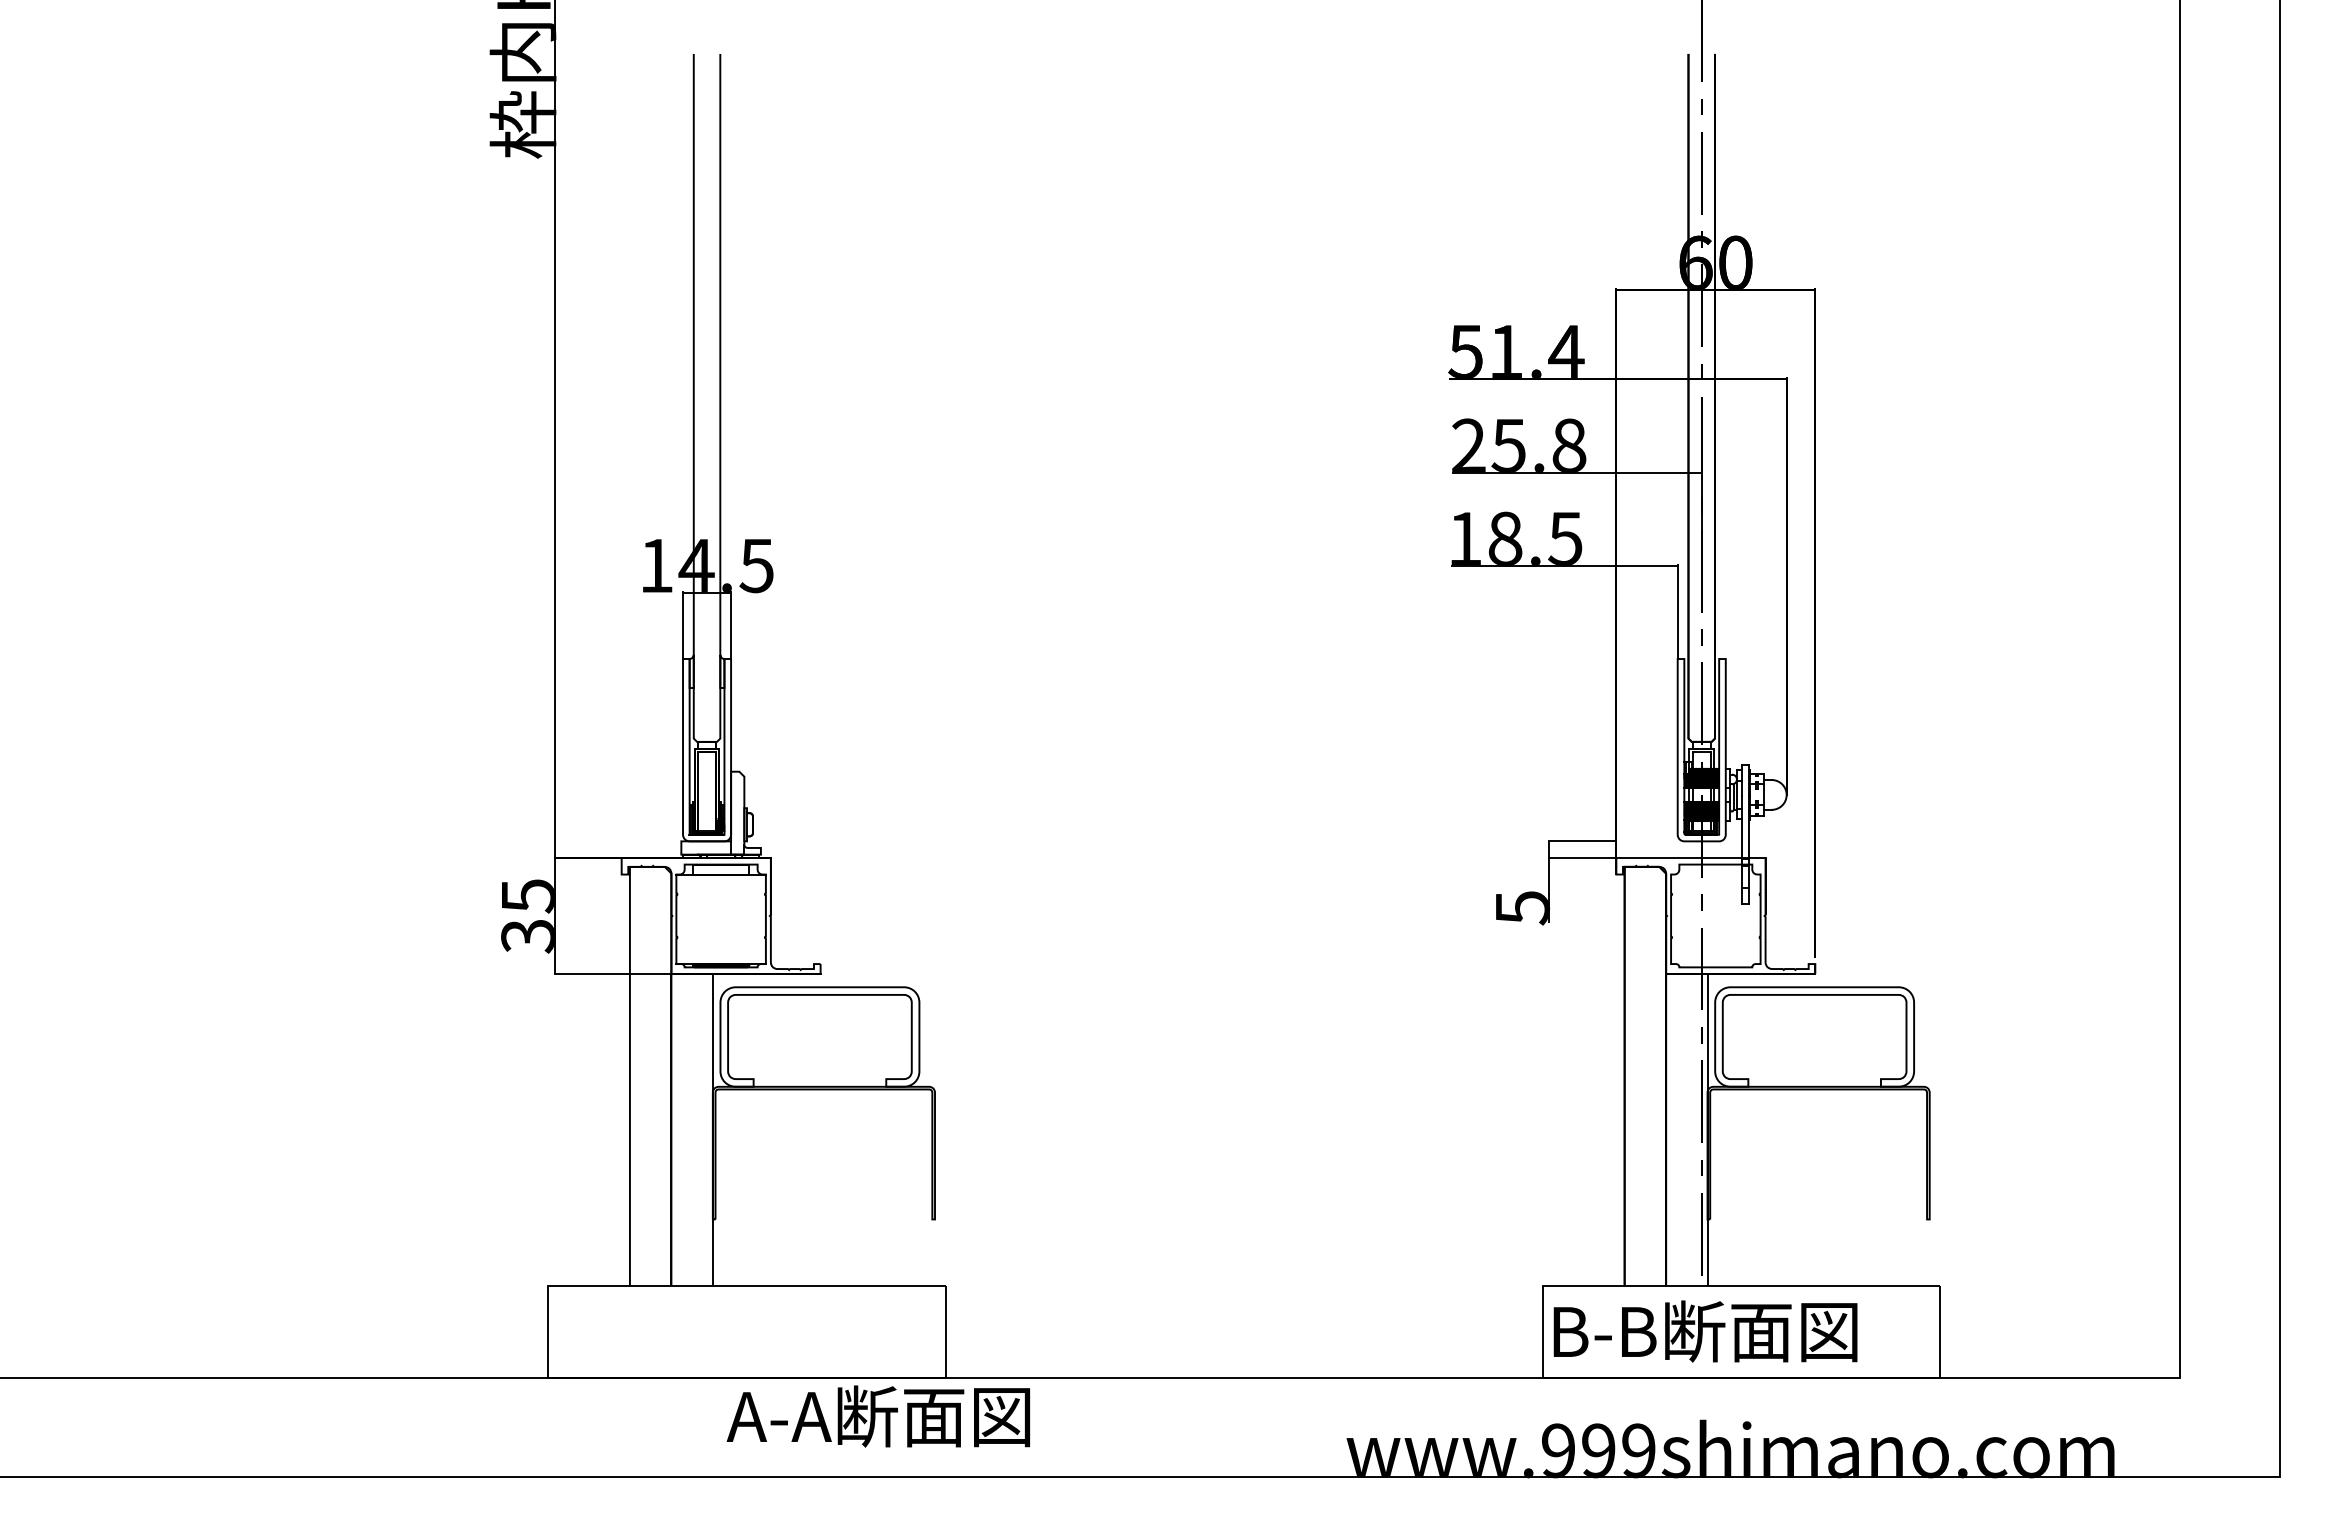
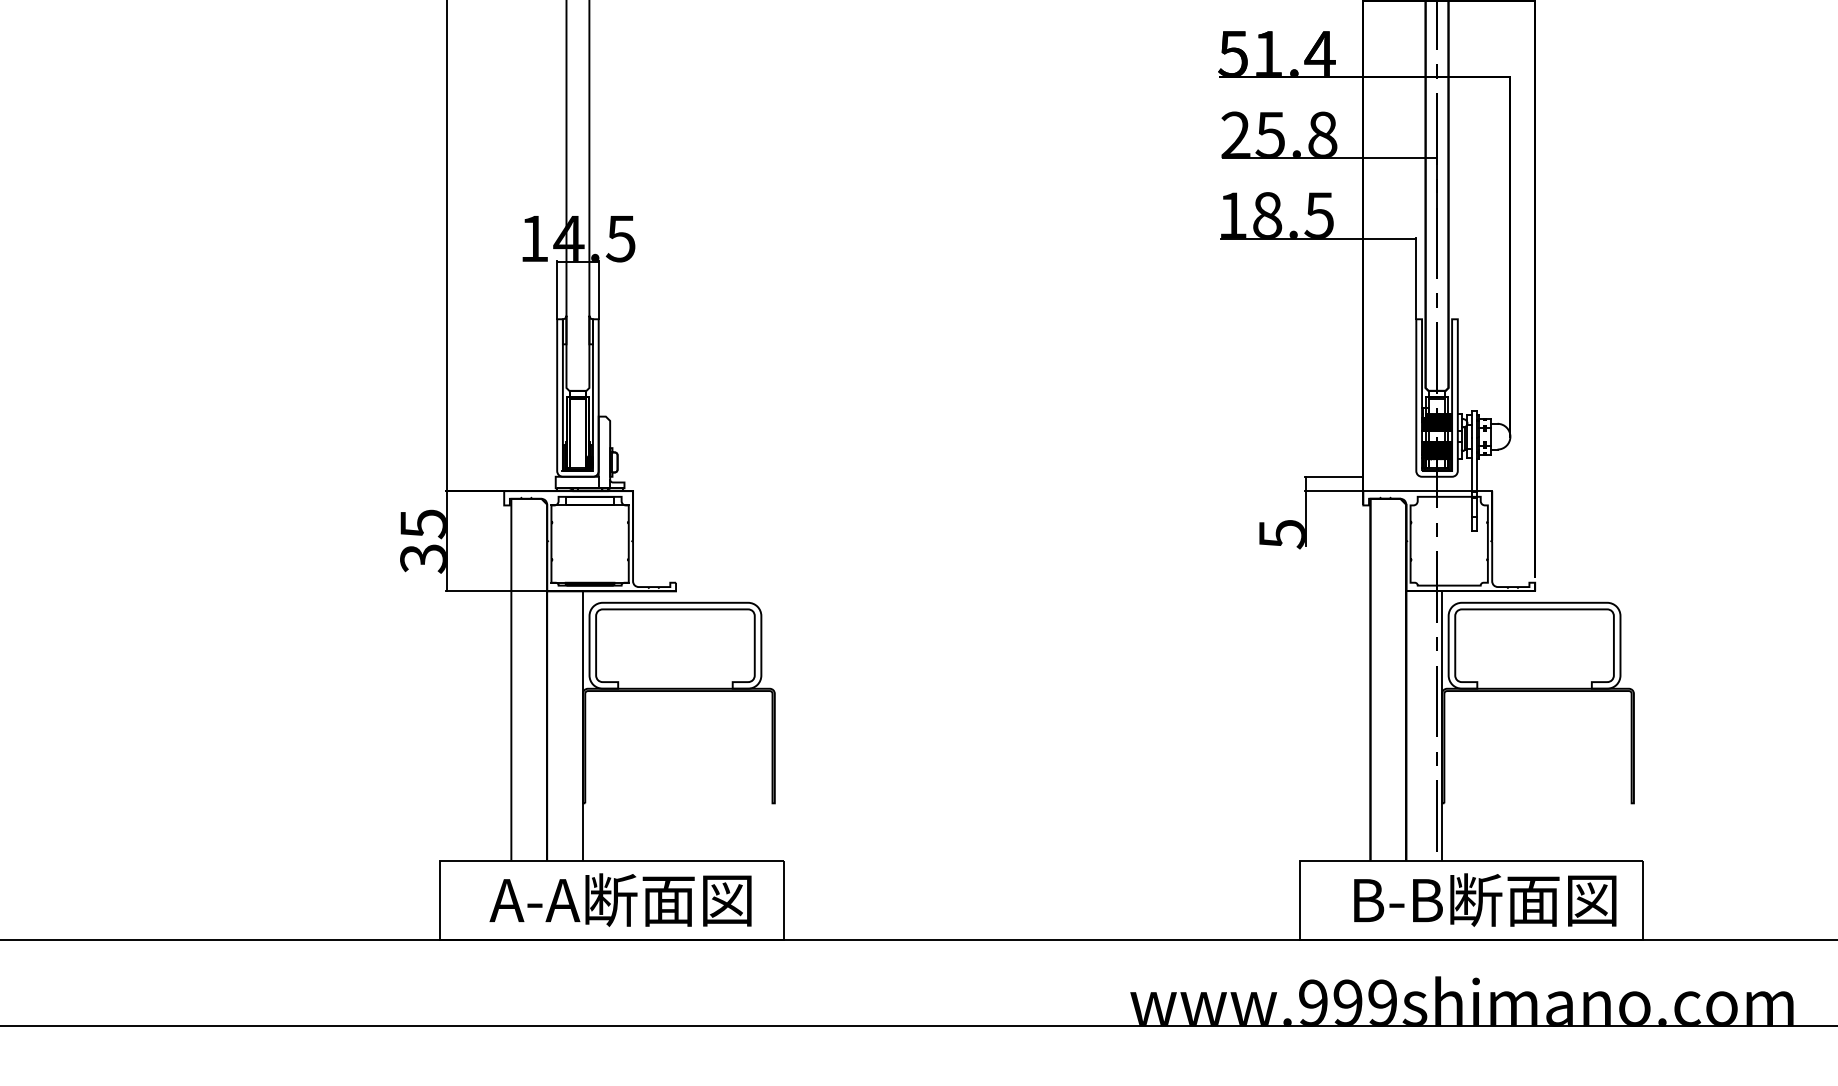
text: (1705, 1331) -> (1485, 900), moved
text: (877, 1416) -> (619, 900), moved

